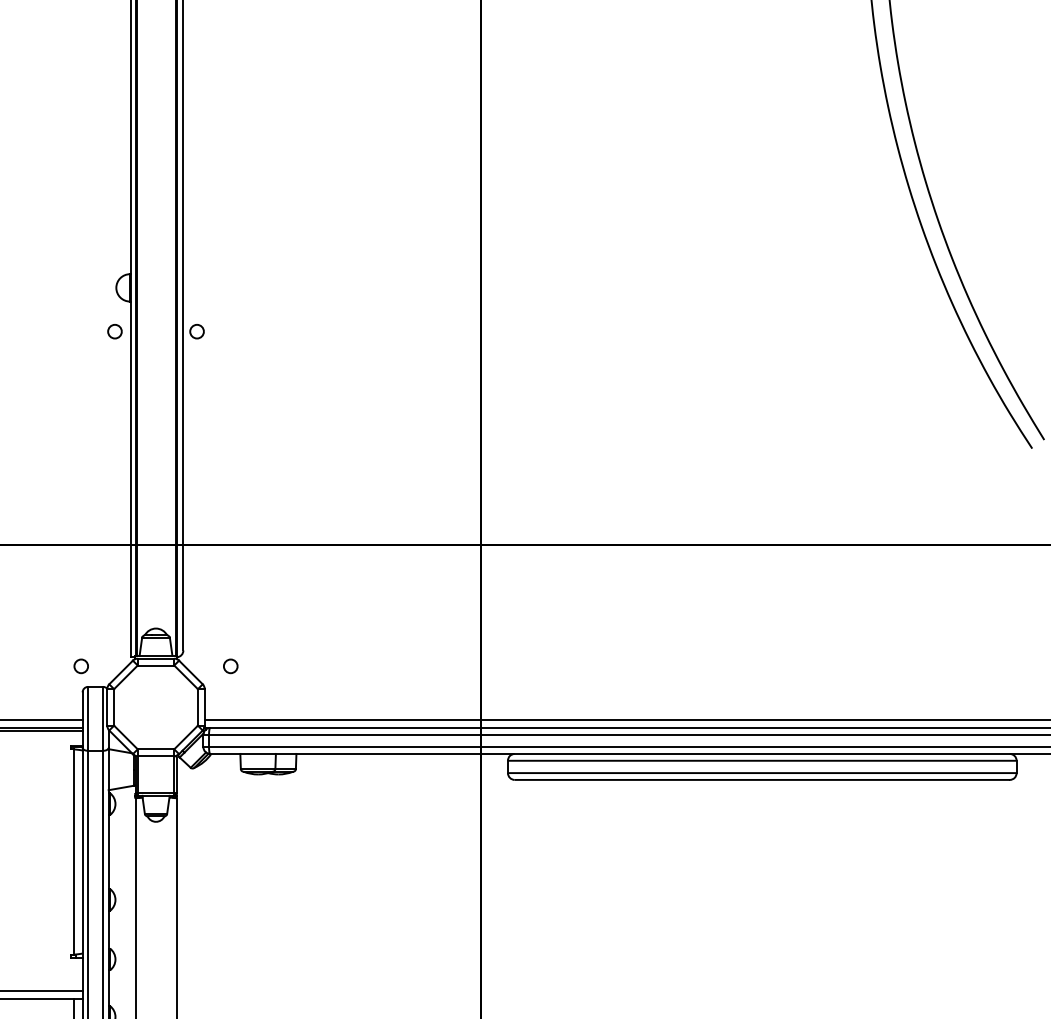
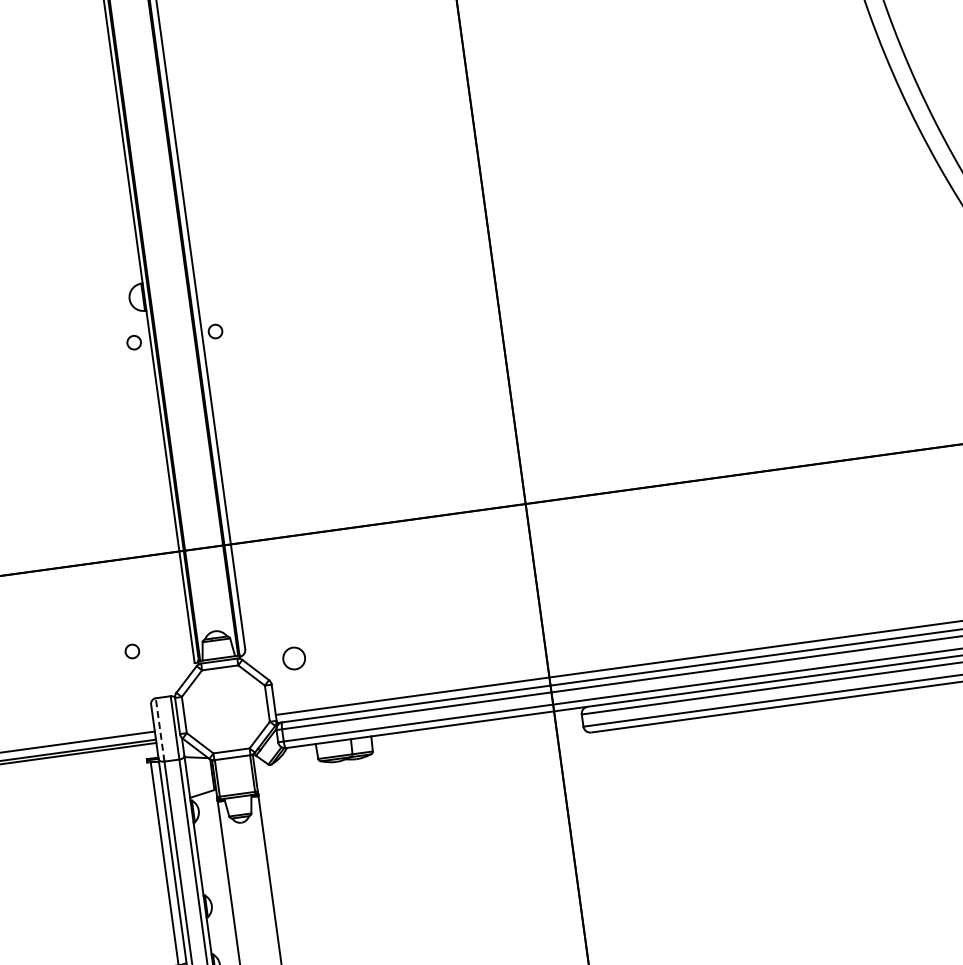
circle: (80, 666) -> (131, 651), moved
circle: (230, 666) -> (294, 658), size x1.6
line: (88, 718) -> (160, 729), solid -> dashed

